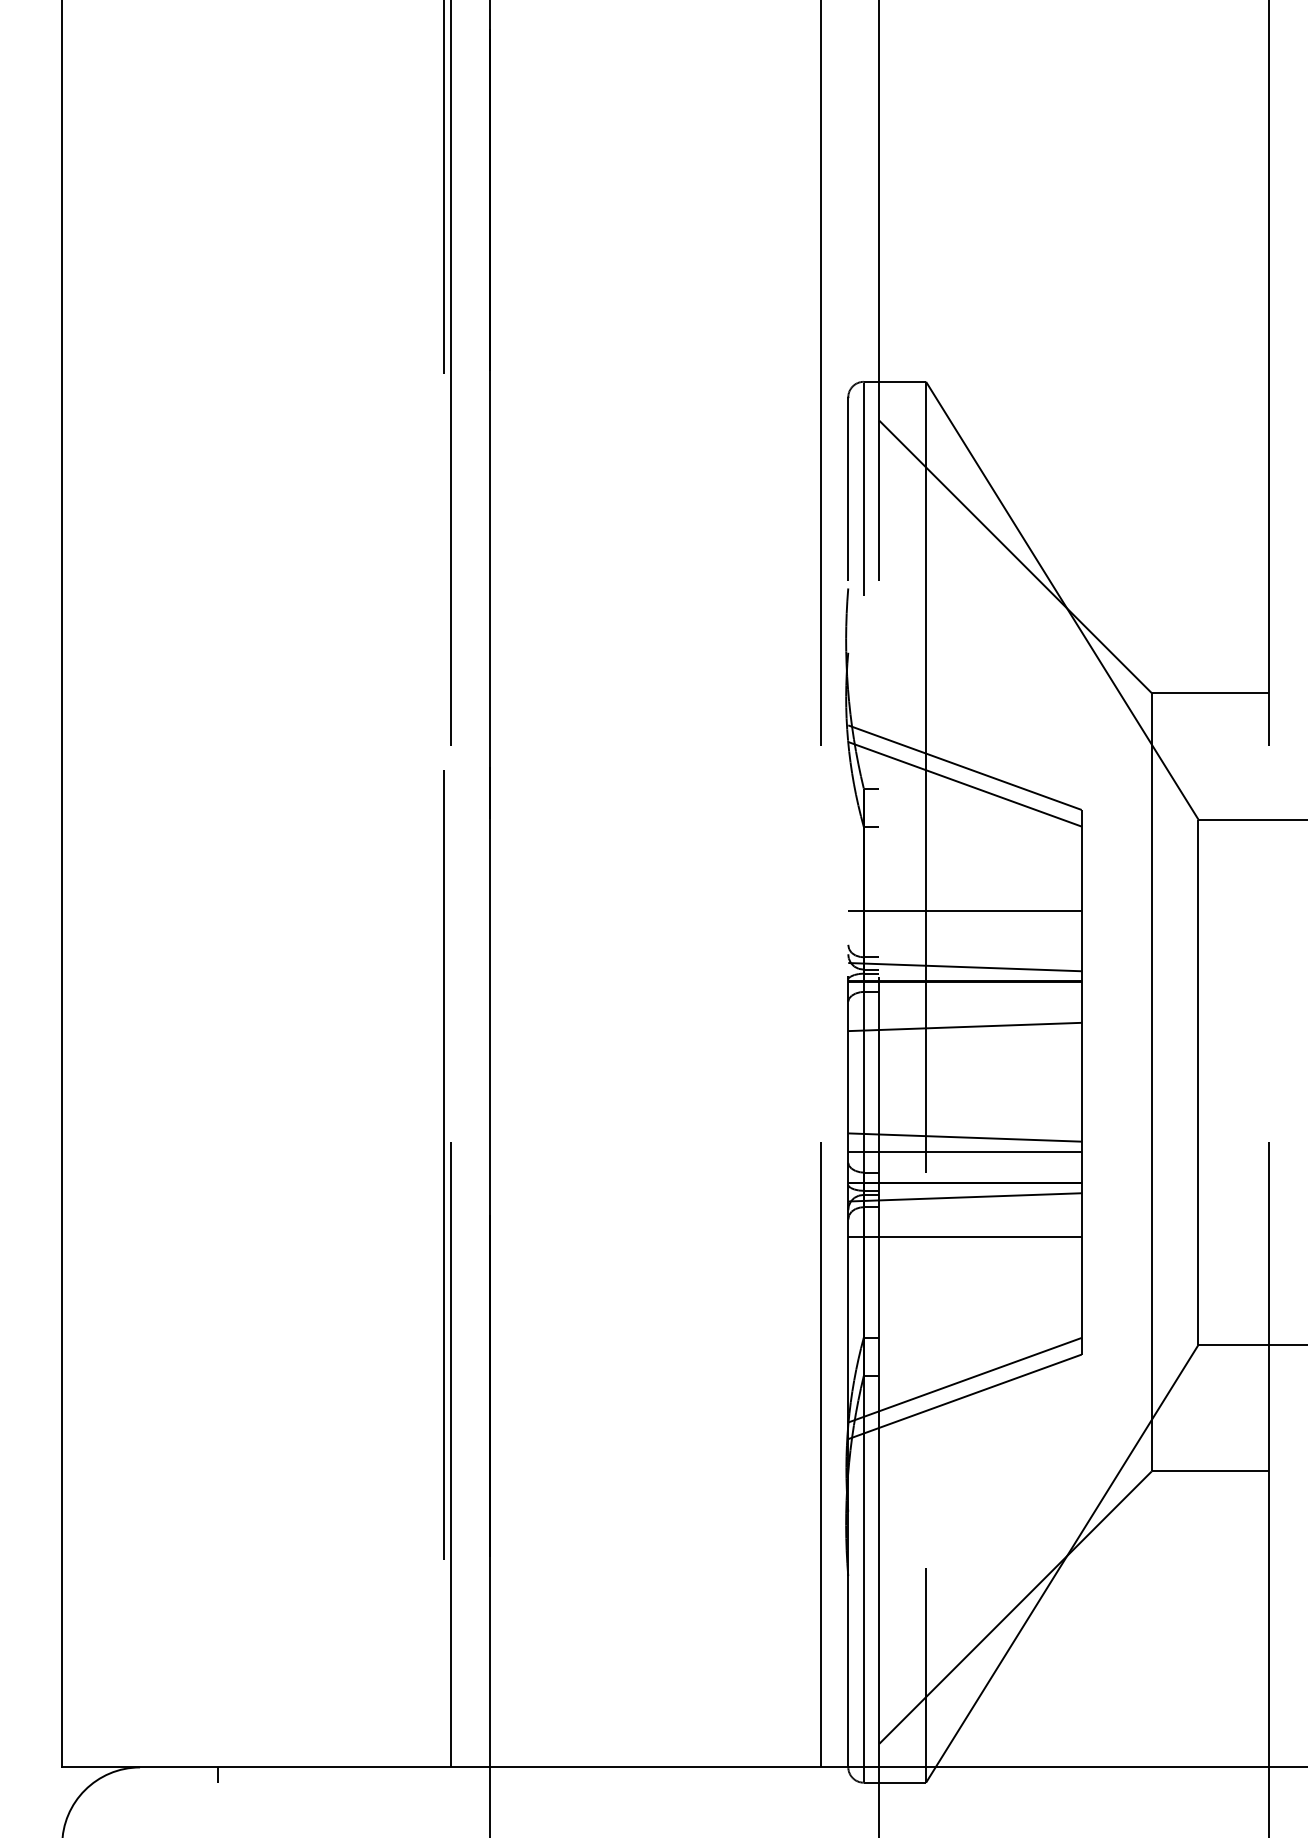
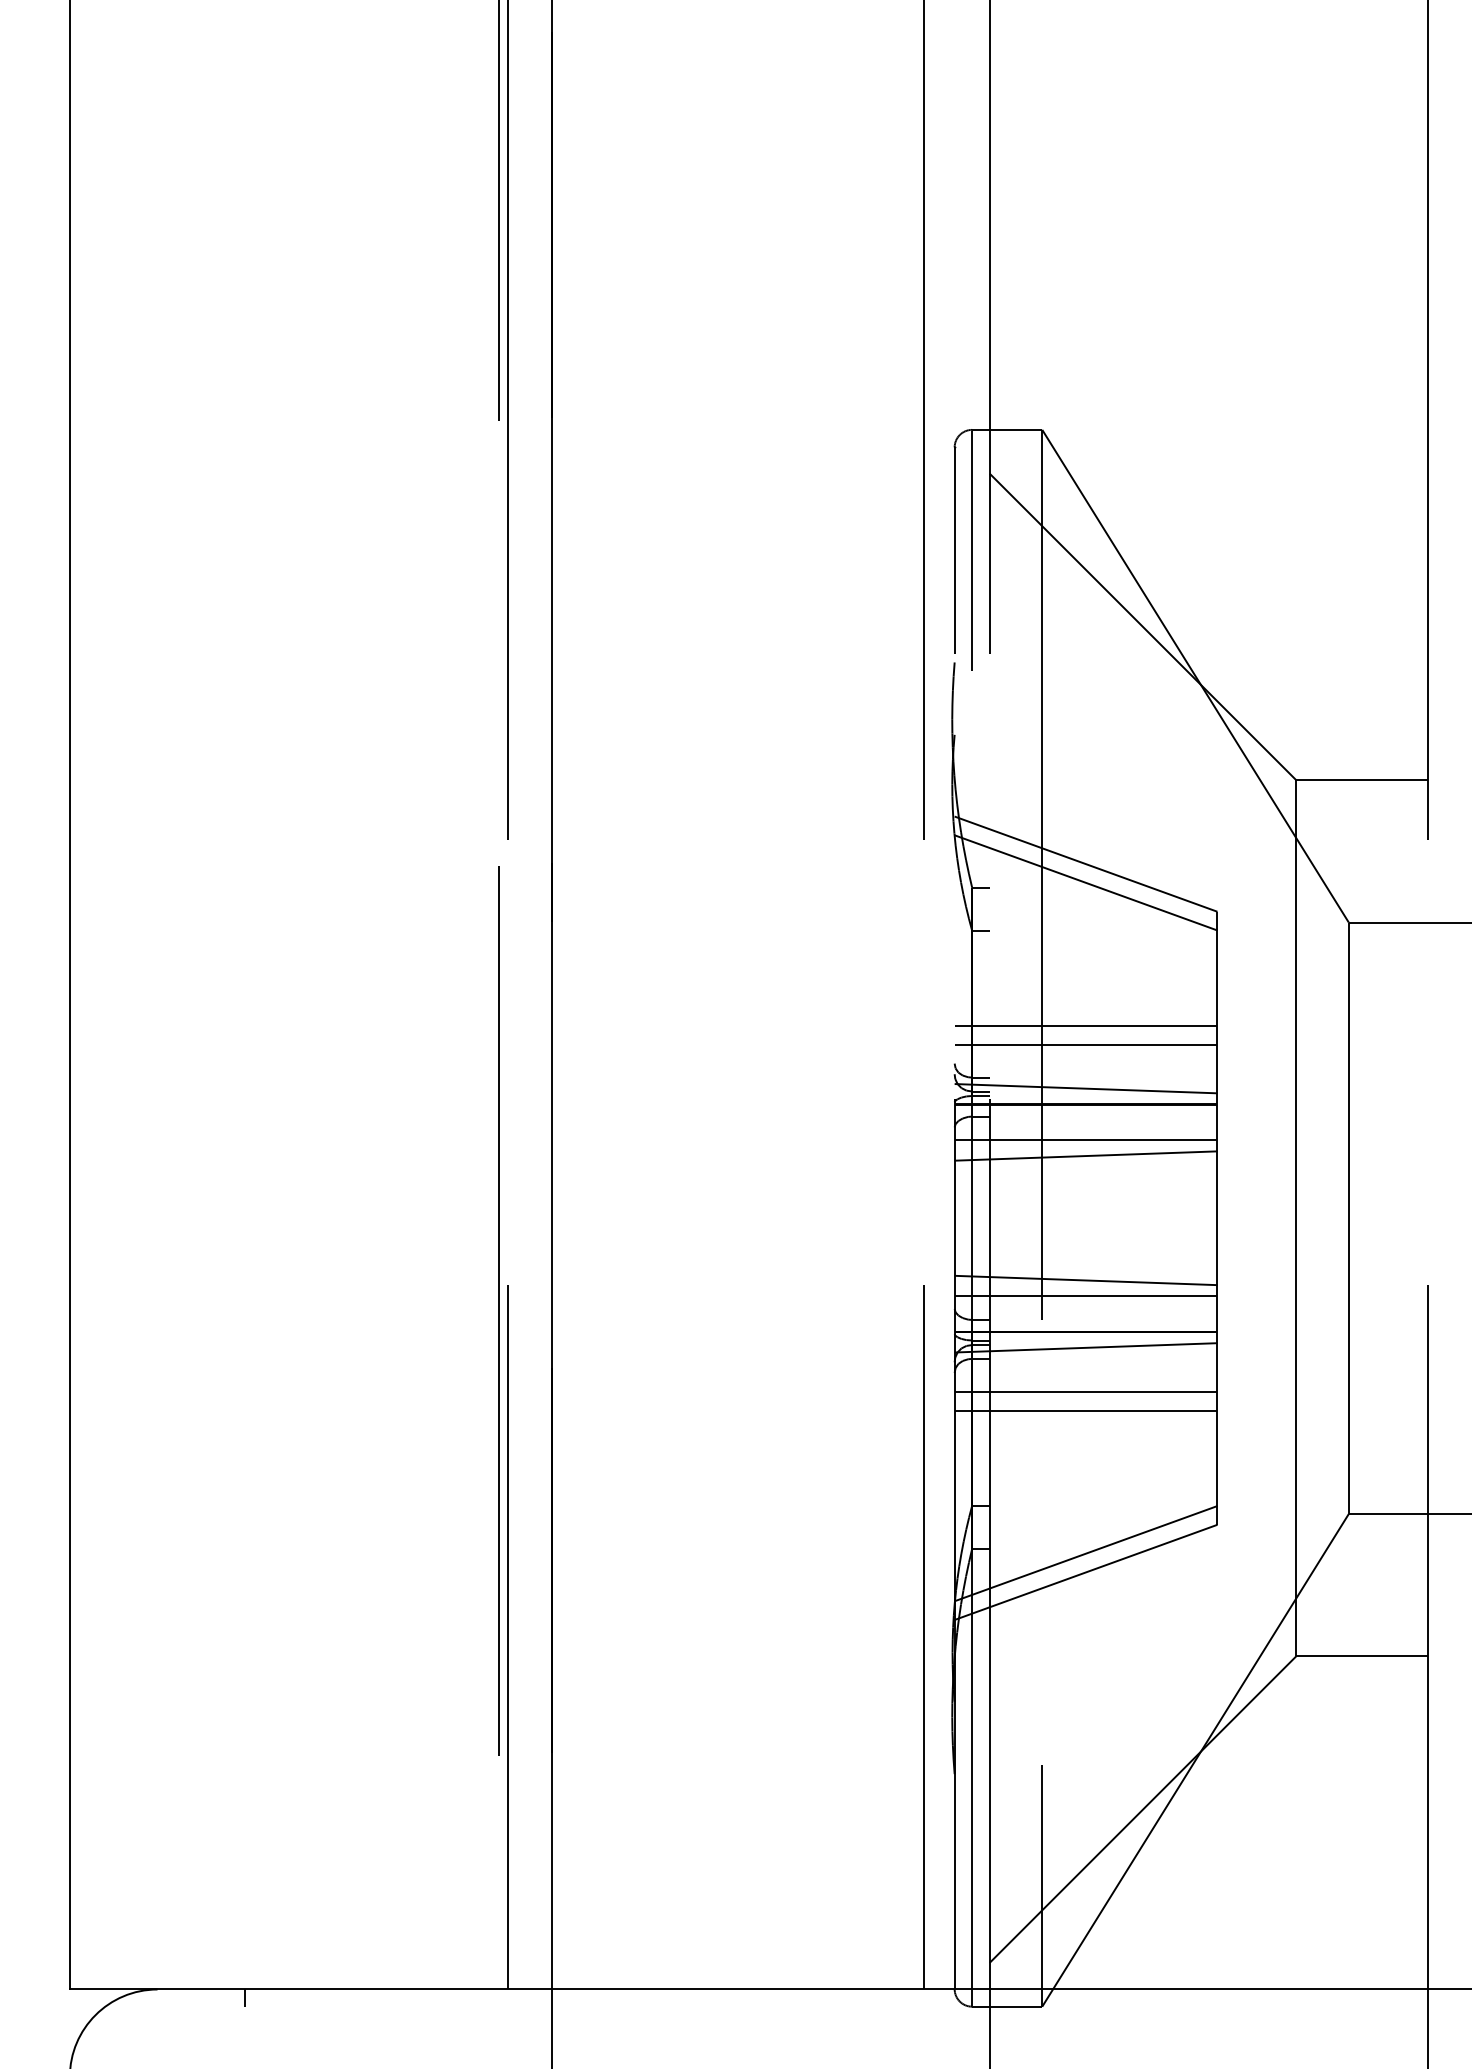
line: (964, 927) -> (1085, 1044), added
line: (964, 1012) -> (1085, 1139), added
line: (964, 1253) -> (1085, 1411), added

